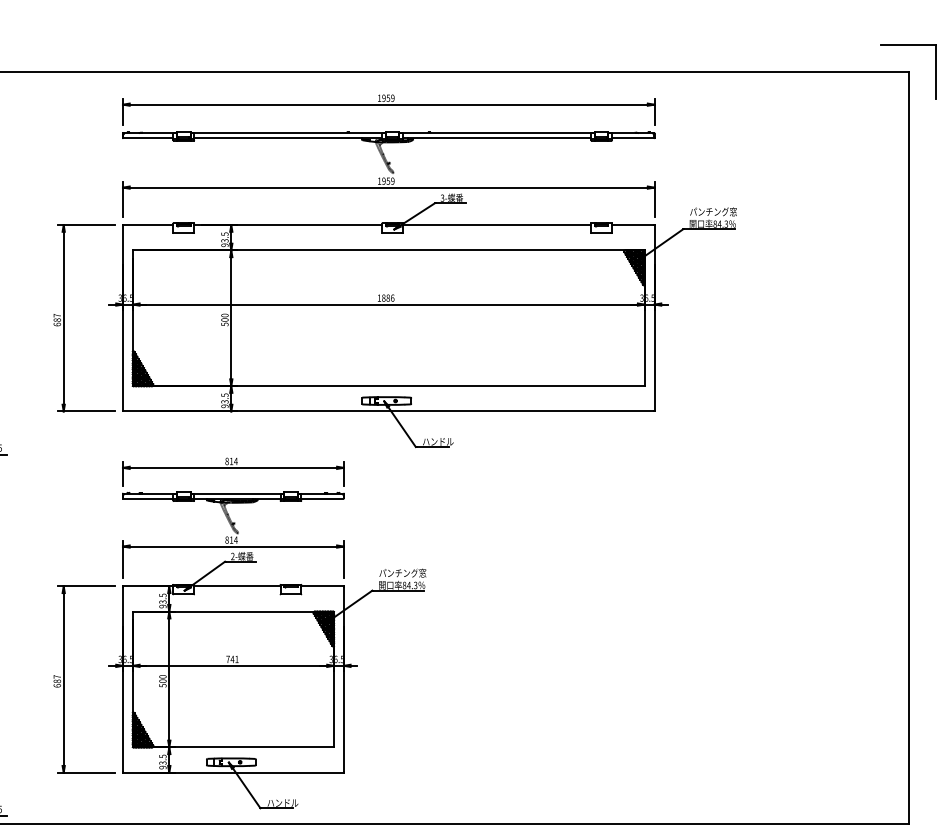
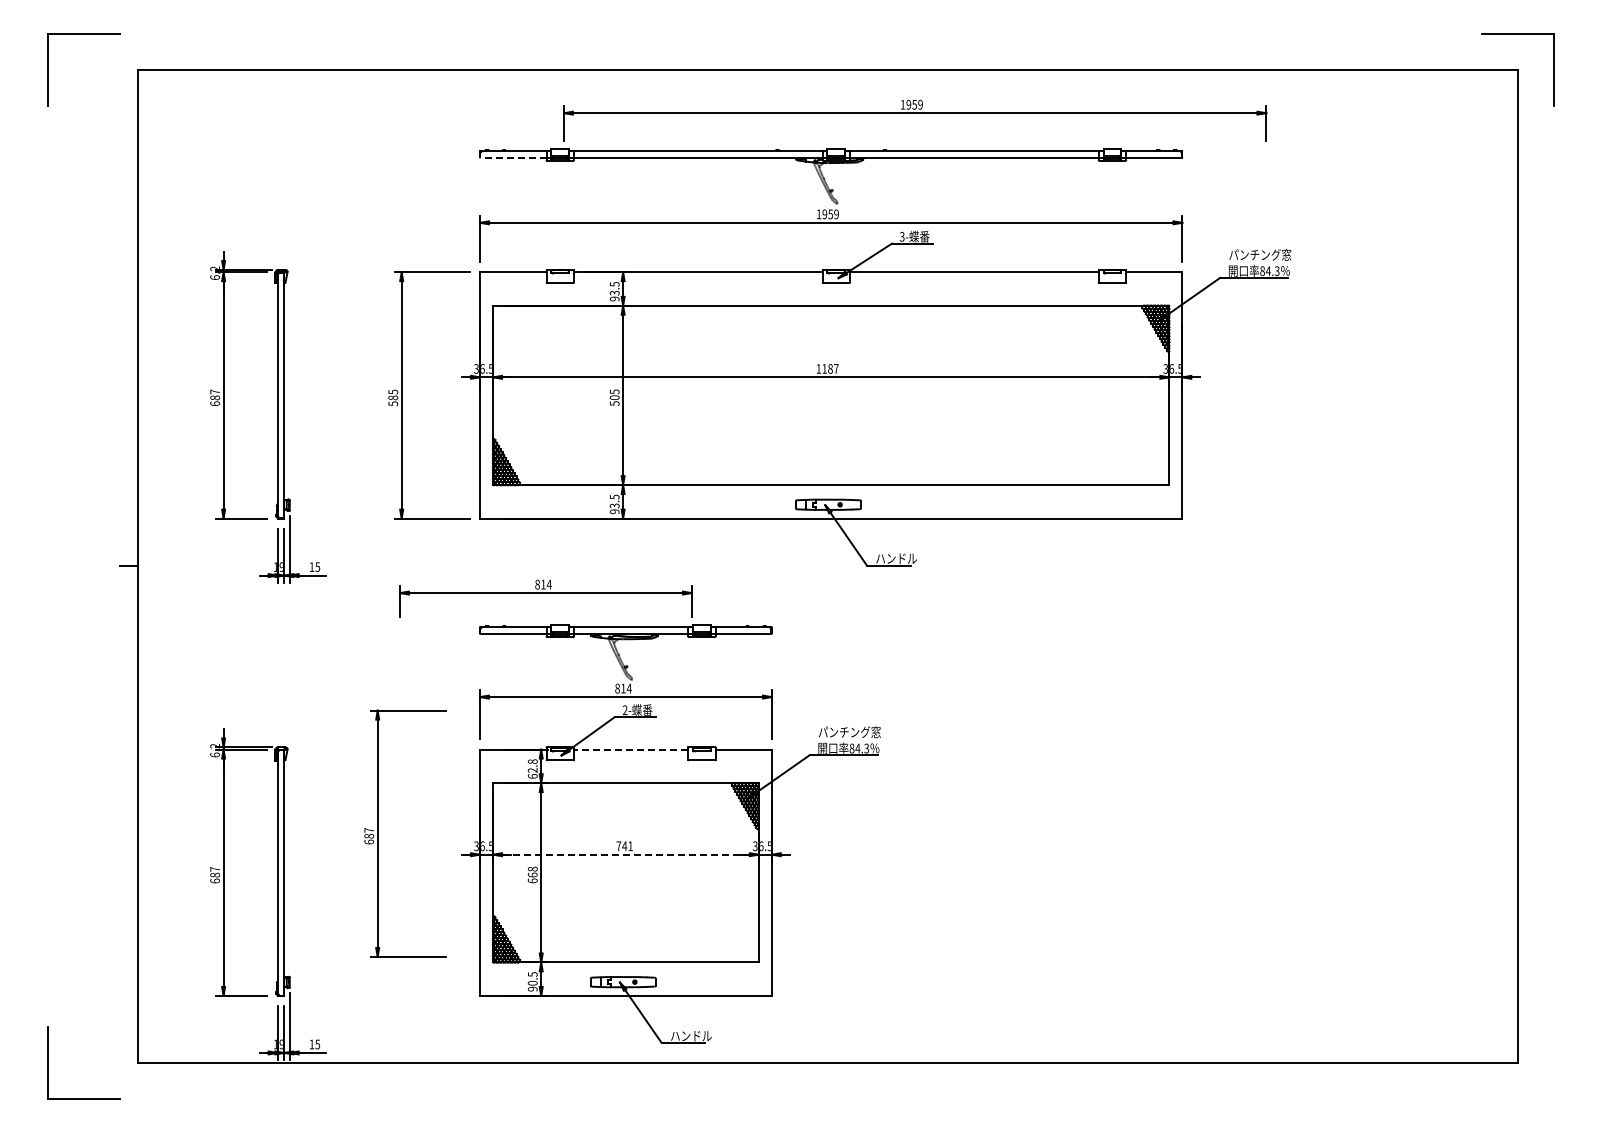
part: (389, 104) -> (915, 113), moved
line: (148, 138) -> (513, 157), solid -> dashed
text: (388, 297) -> (830, 368), 1886 -> 1187
text: (224, 315) -> (614, 391), 500 -> 505
text: (57, 319) -> (393, 397), 687 -> 585
part: (233, 471) -> (545, 598), moved
line: (236, 586) -> (630, 749), solid -> dashed
text: (162, 600) -> (532, 768), 93.5 -> 62.8
line: (233, 665) -> (625, 854), solid -> dashed
part: (64, 679) -> (378, 833), moved
text: (162, 680) -> (532, 874), 500 -> 668
text: (162, 762) -> (532, 982), 93.5 -> 90.5

